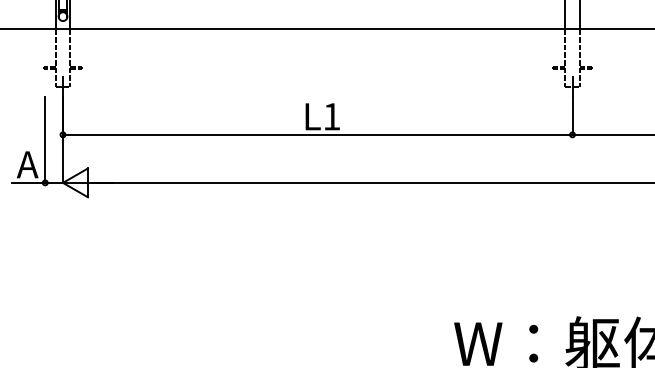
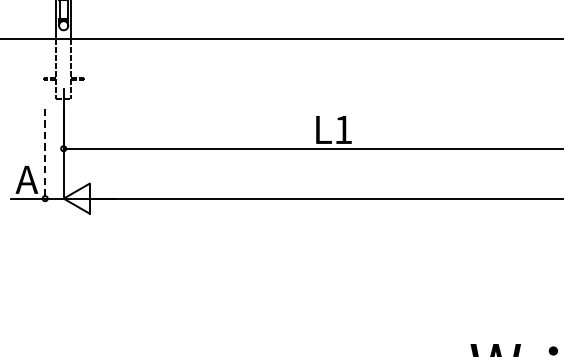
line: (45, 140) -> (45, 154), solid -> dashed

